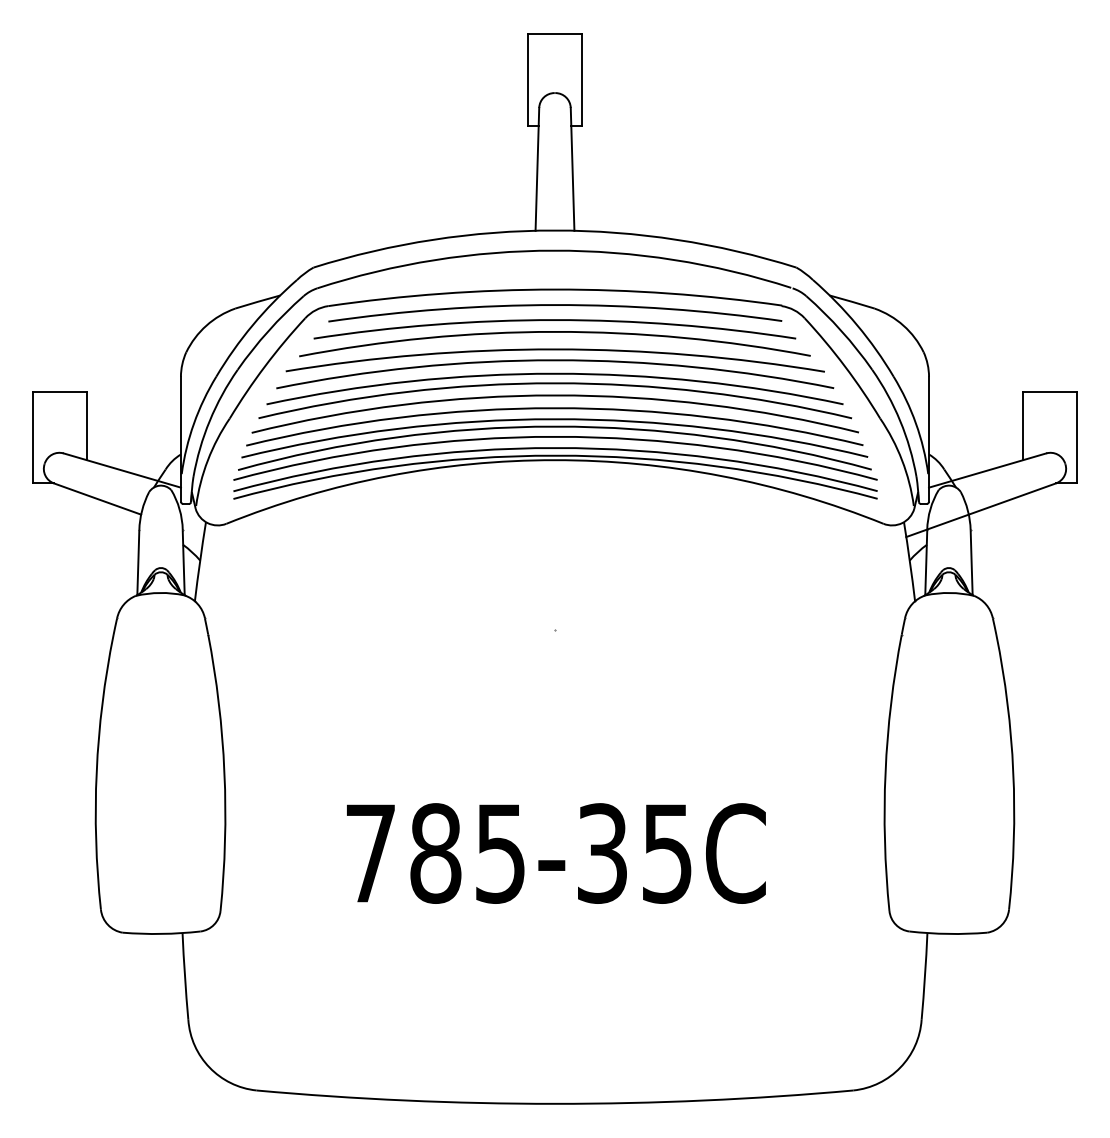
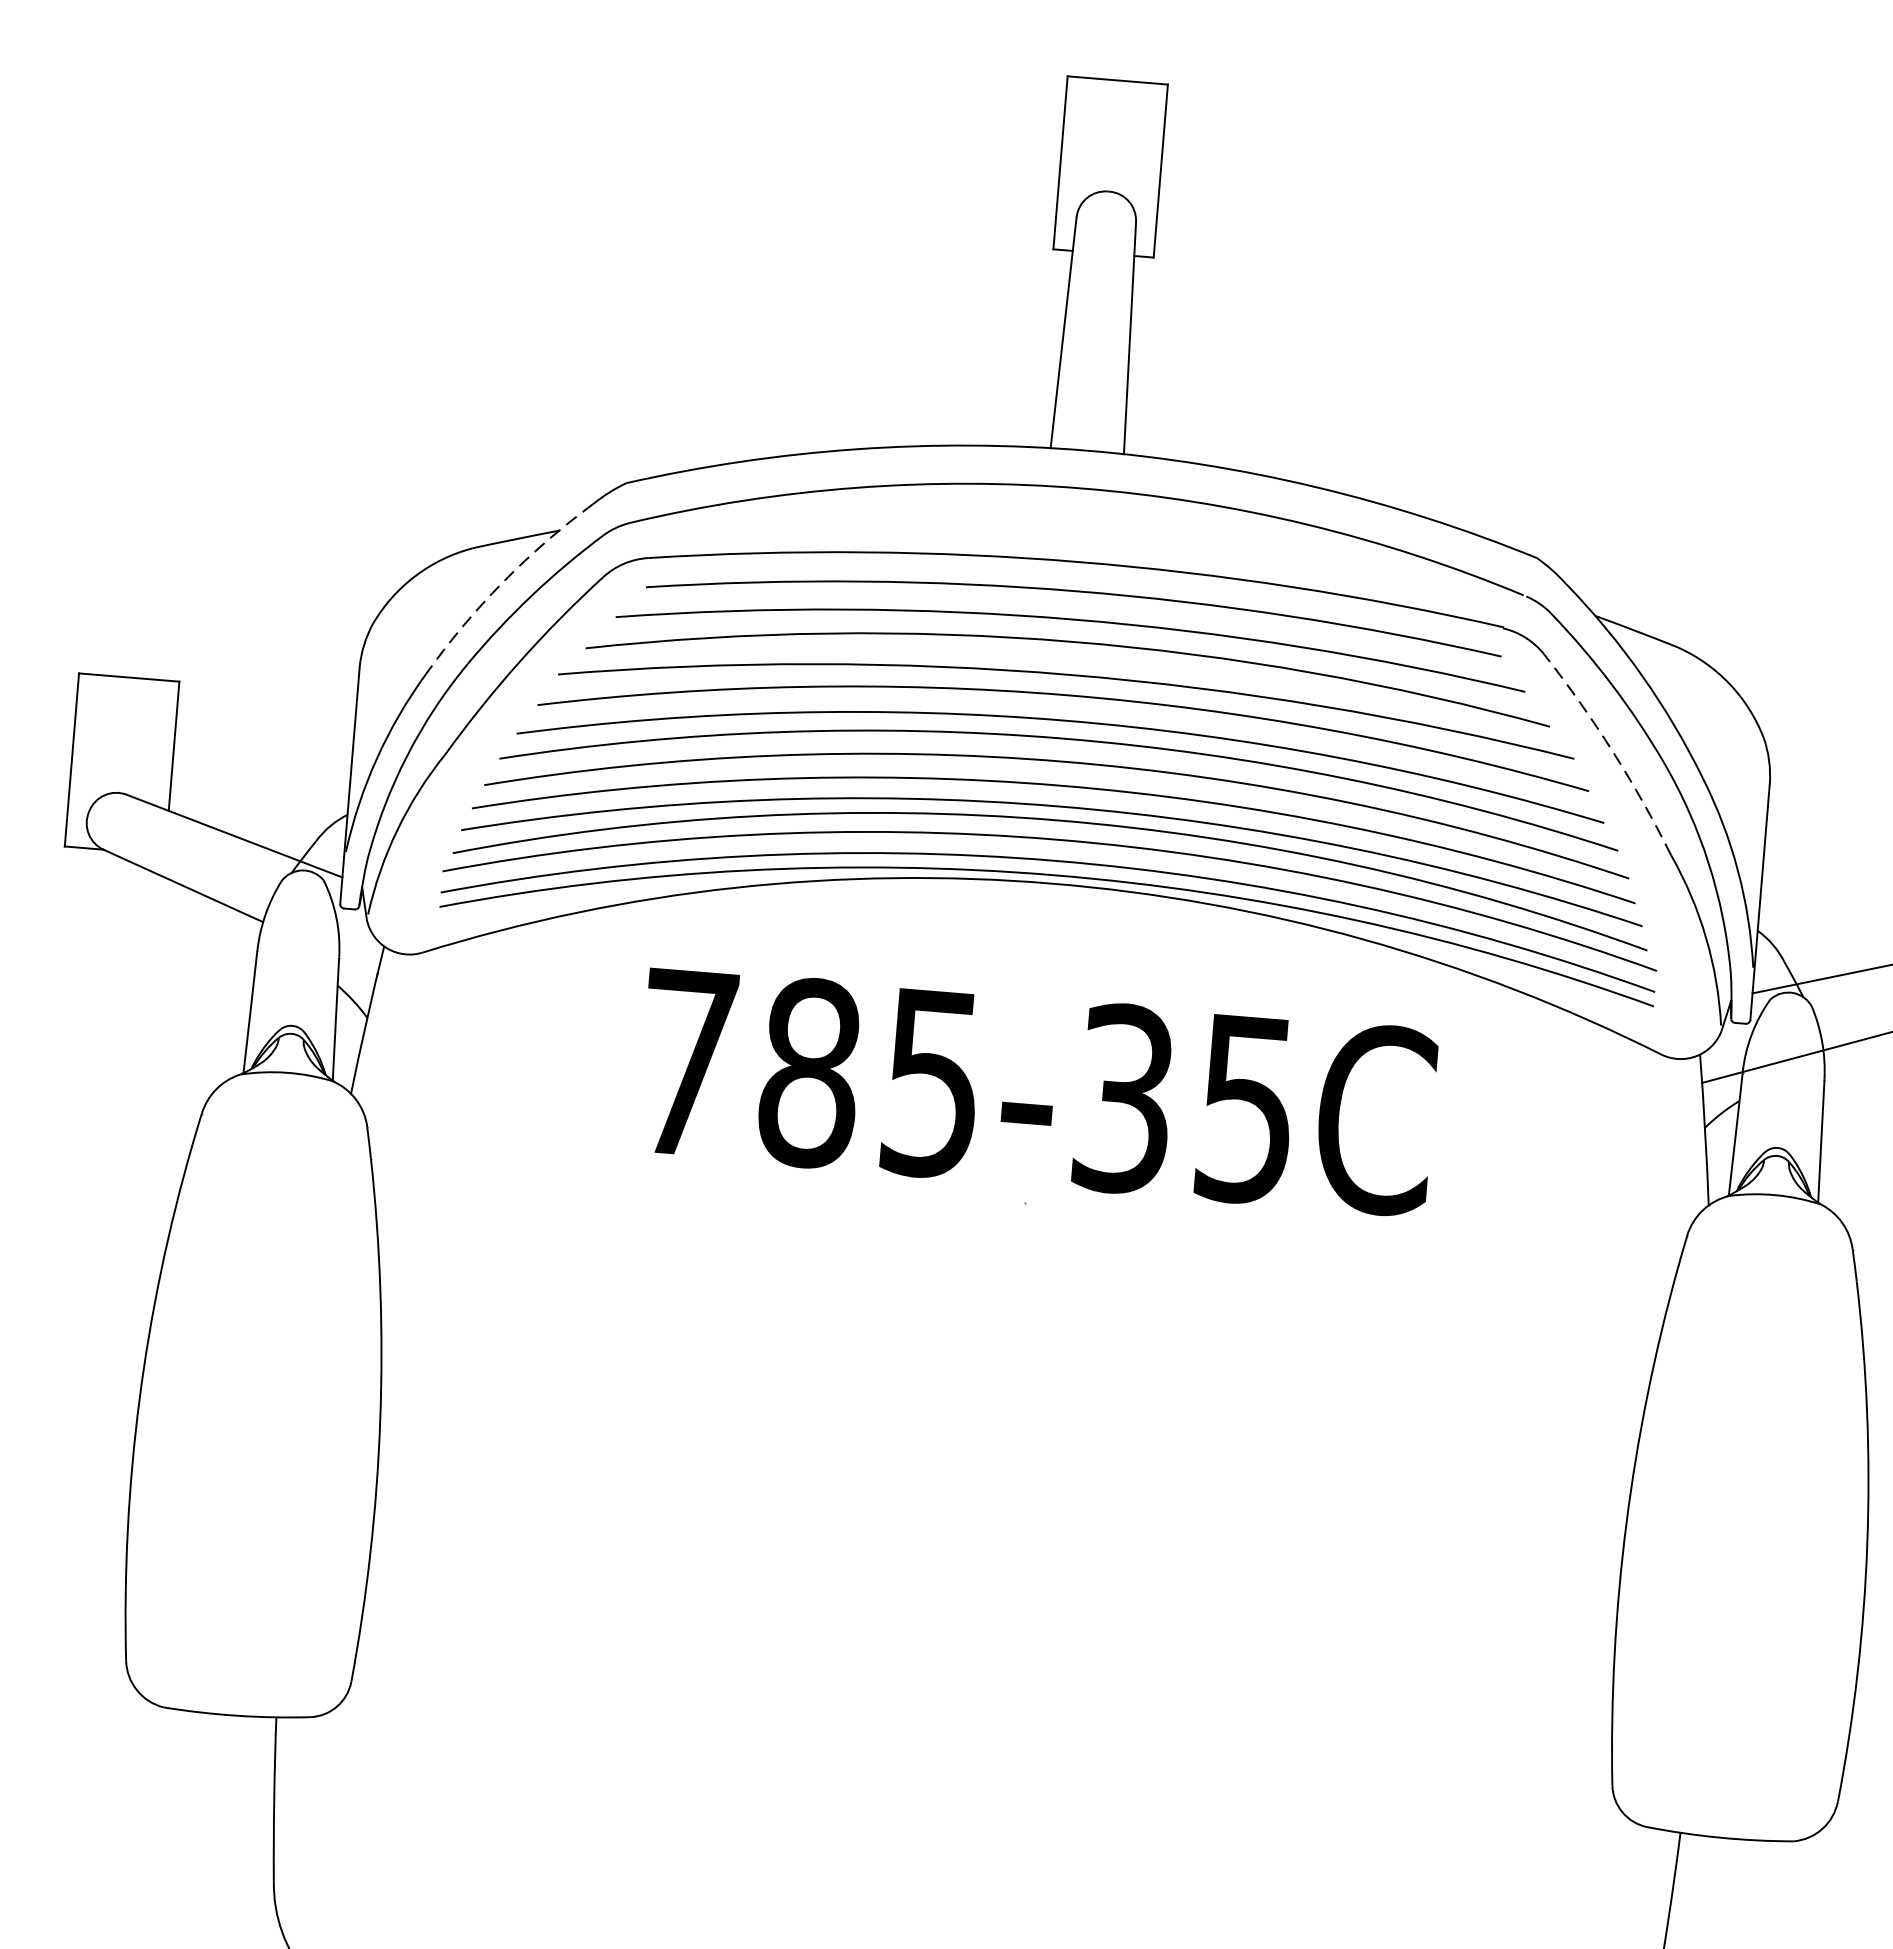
arc: (252, 325) -> (502, 582), solid -> dashed
arc: (844, 366) -> (1612, 751), solid -> dashed
text: (556, 853) -> (1037, 1091), moved

